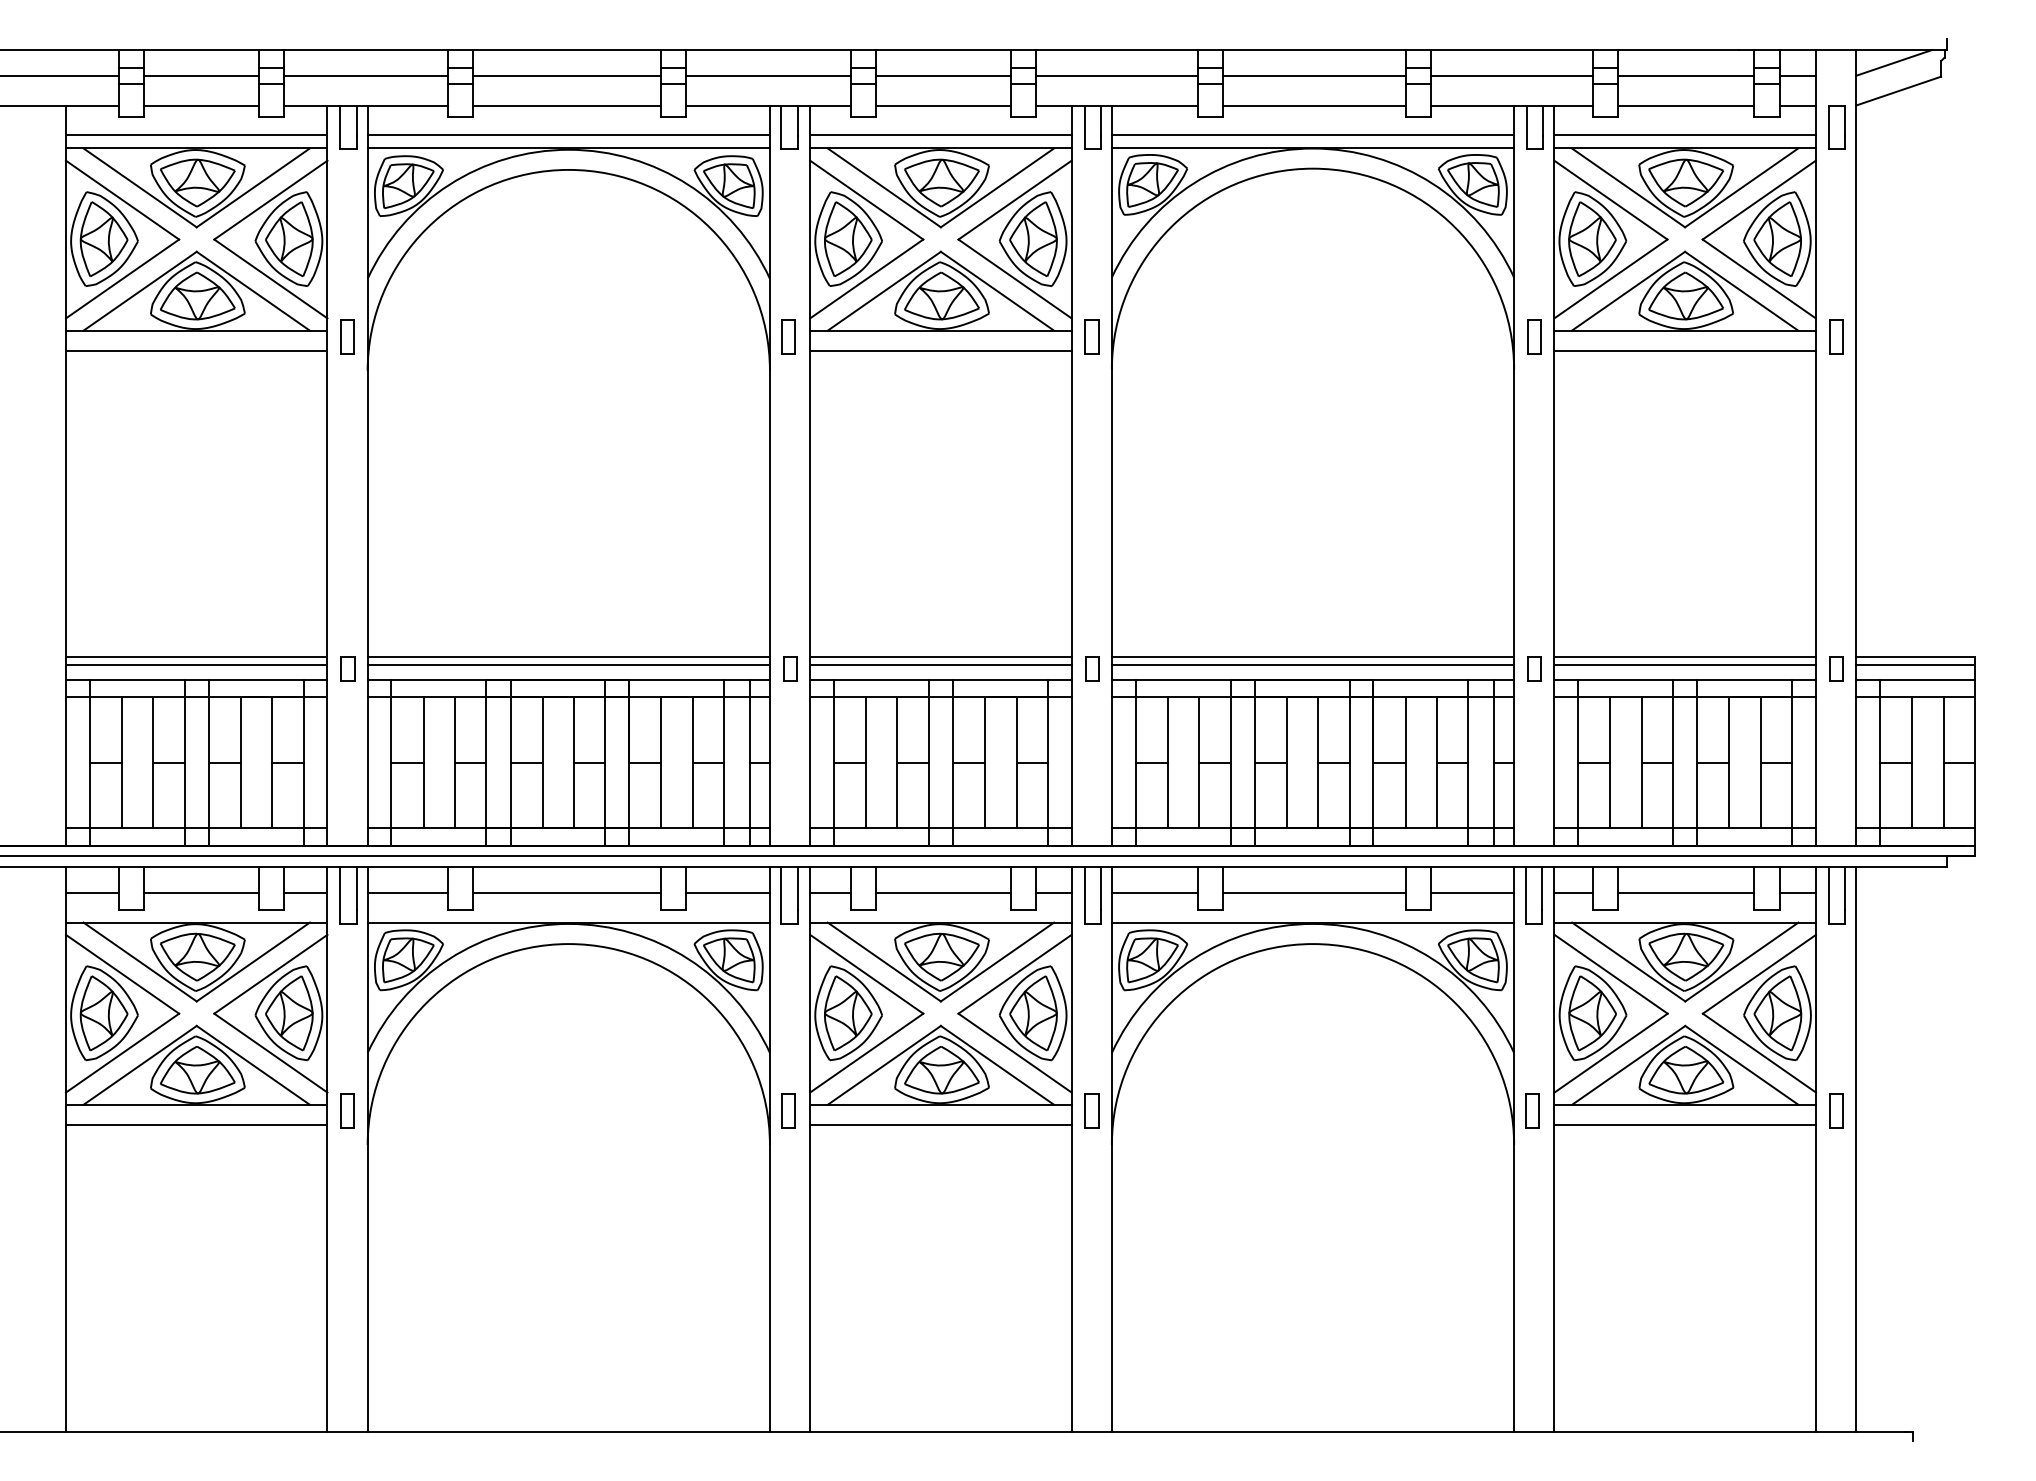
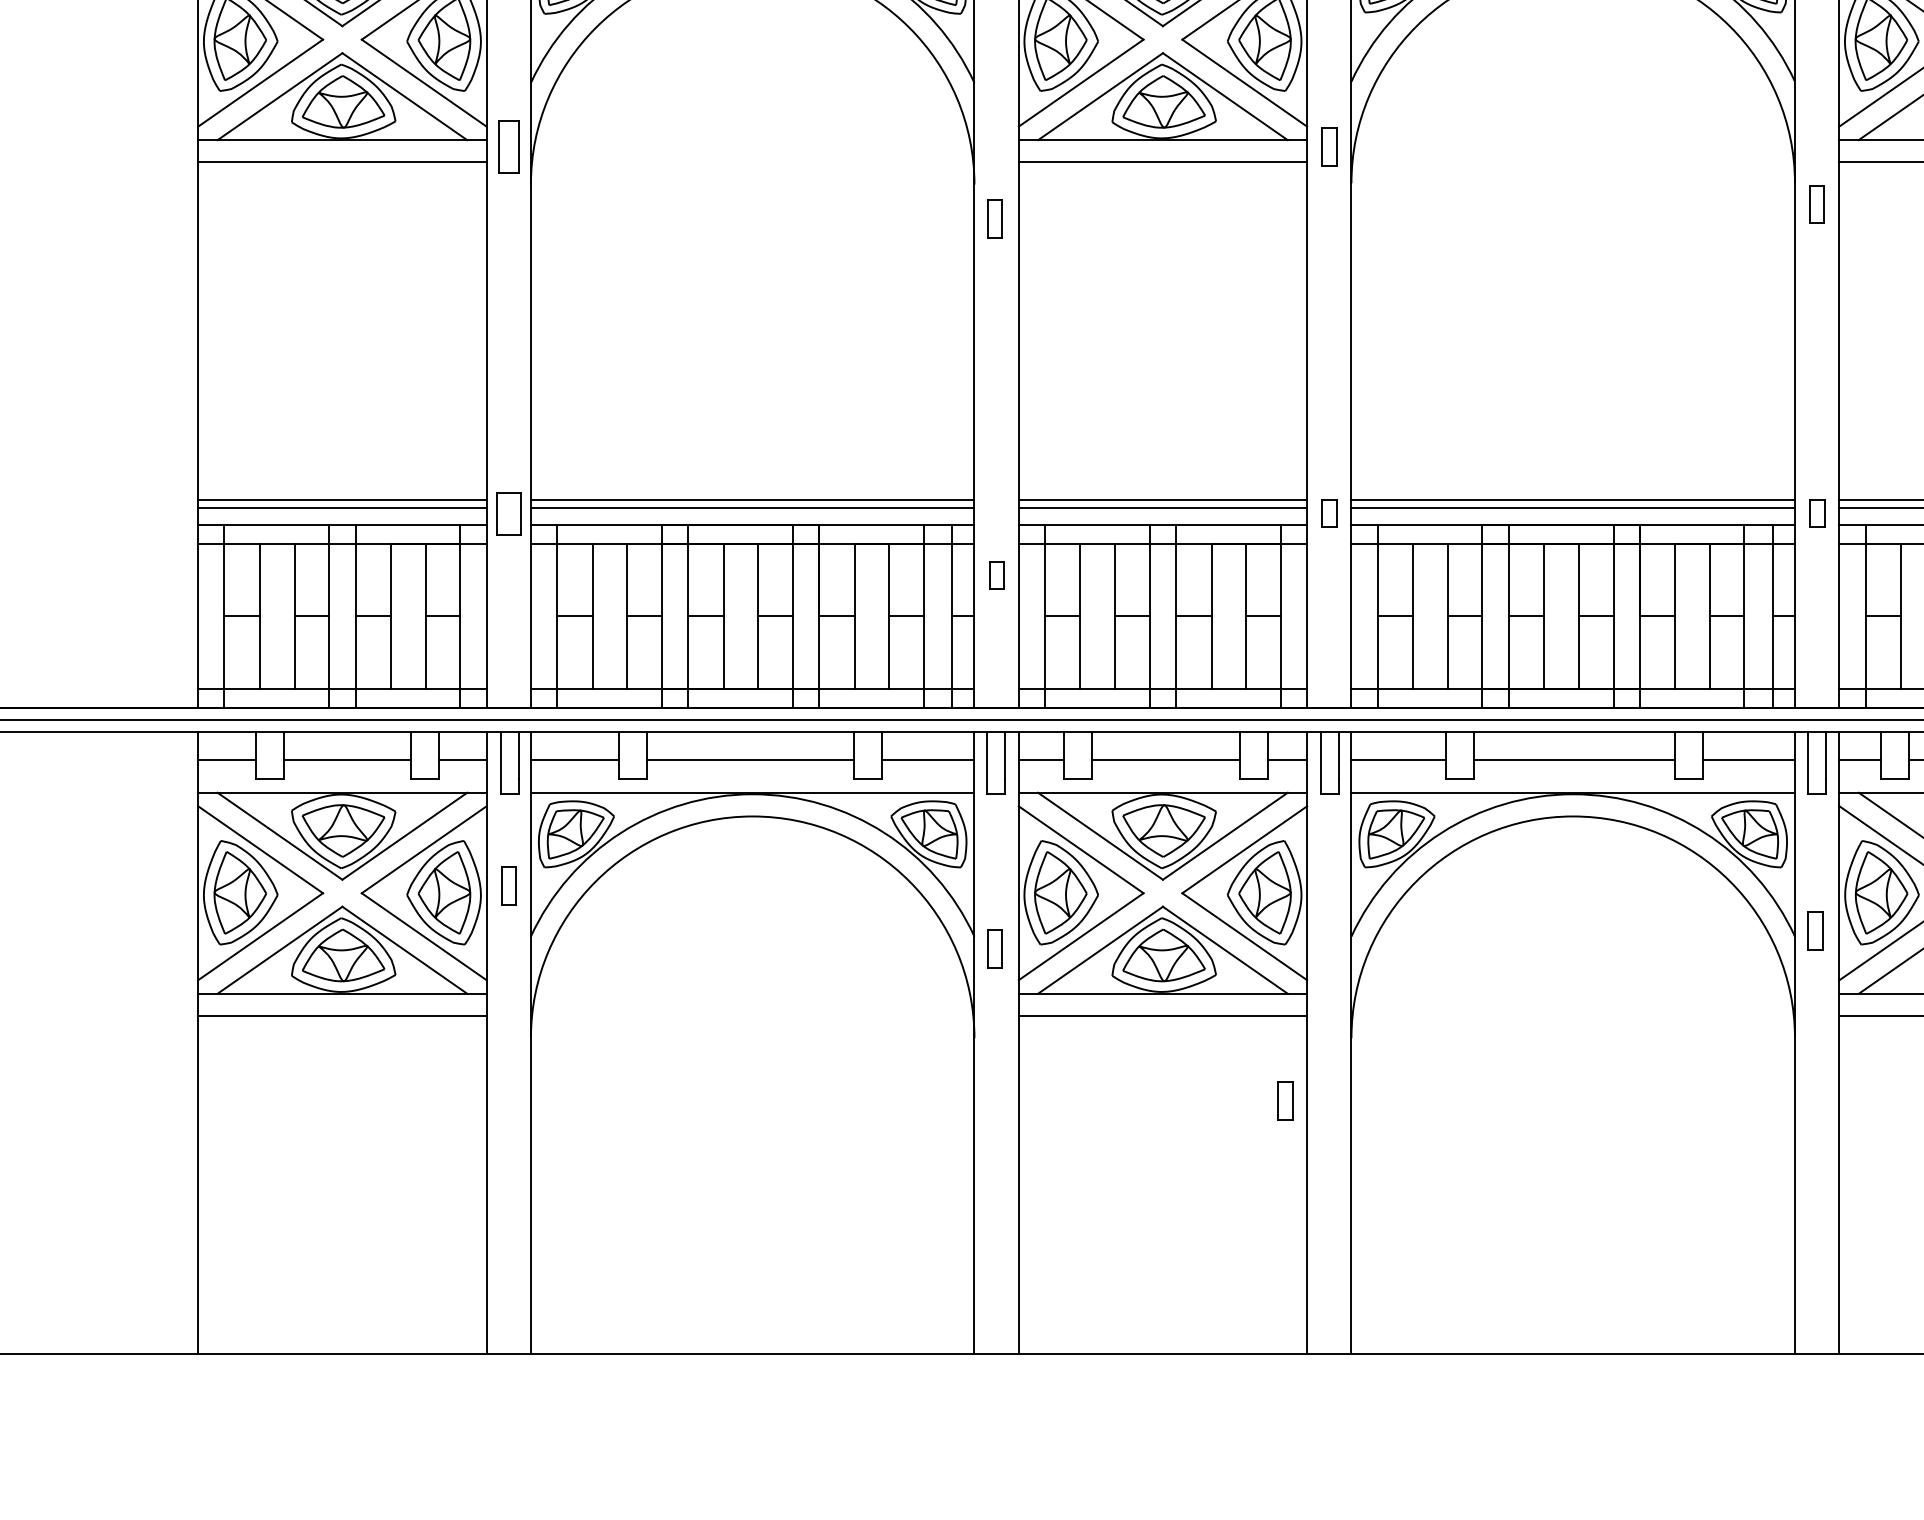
part: (347, 336) -> (508, 146), size x1.4
part: (788, 336) -> (994, 218), moved
part: (1534, 336) -> (1817, 203), moved
part: (347, 668) -> (508, 512), size x1.6
part: (790, 668) -> (997, 574), moved
part: (347, 1110) -> (508, 885), moved
part: (788, 1110) -> (994, 948), moved
part: (1091, 1110) -> (1284, 1100), moved
part: (1532, 1110) -> (1815, 930), moved

